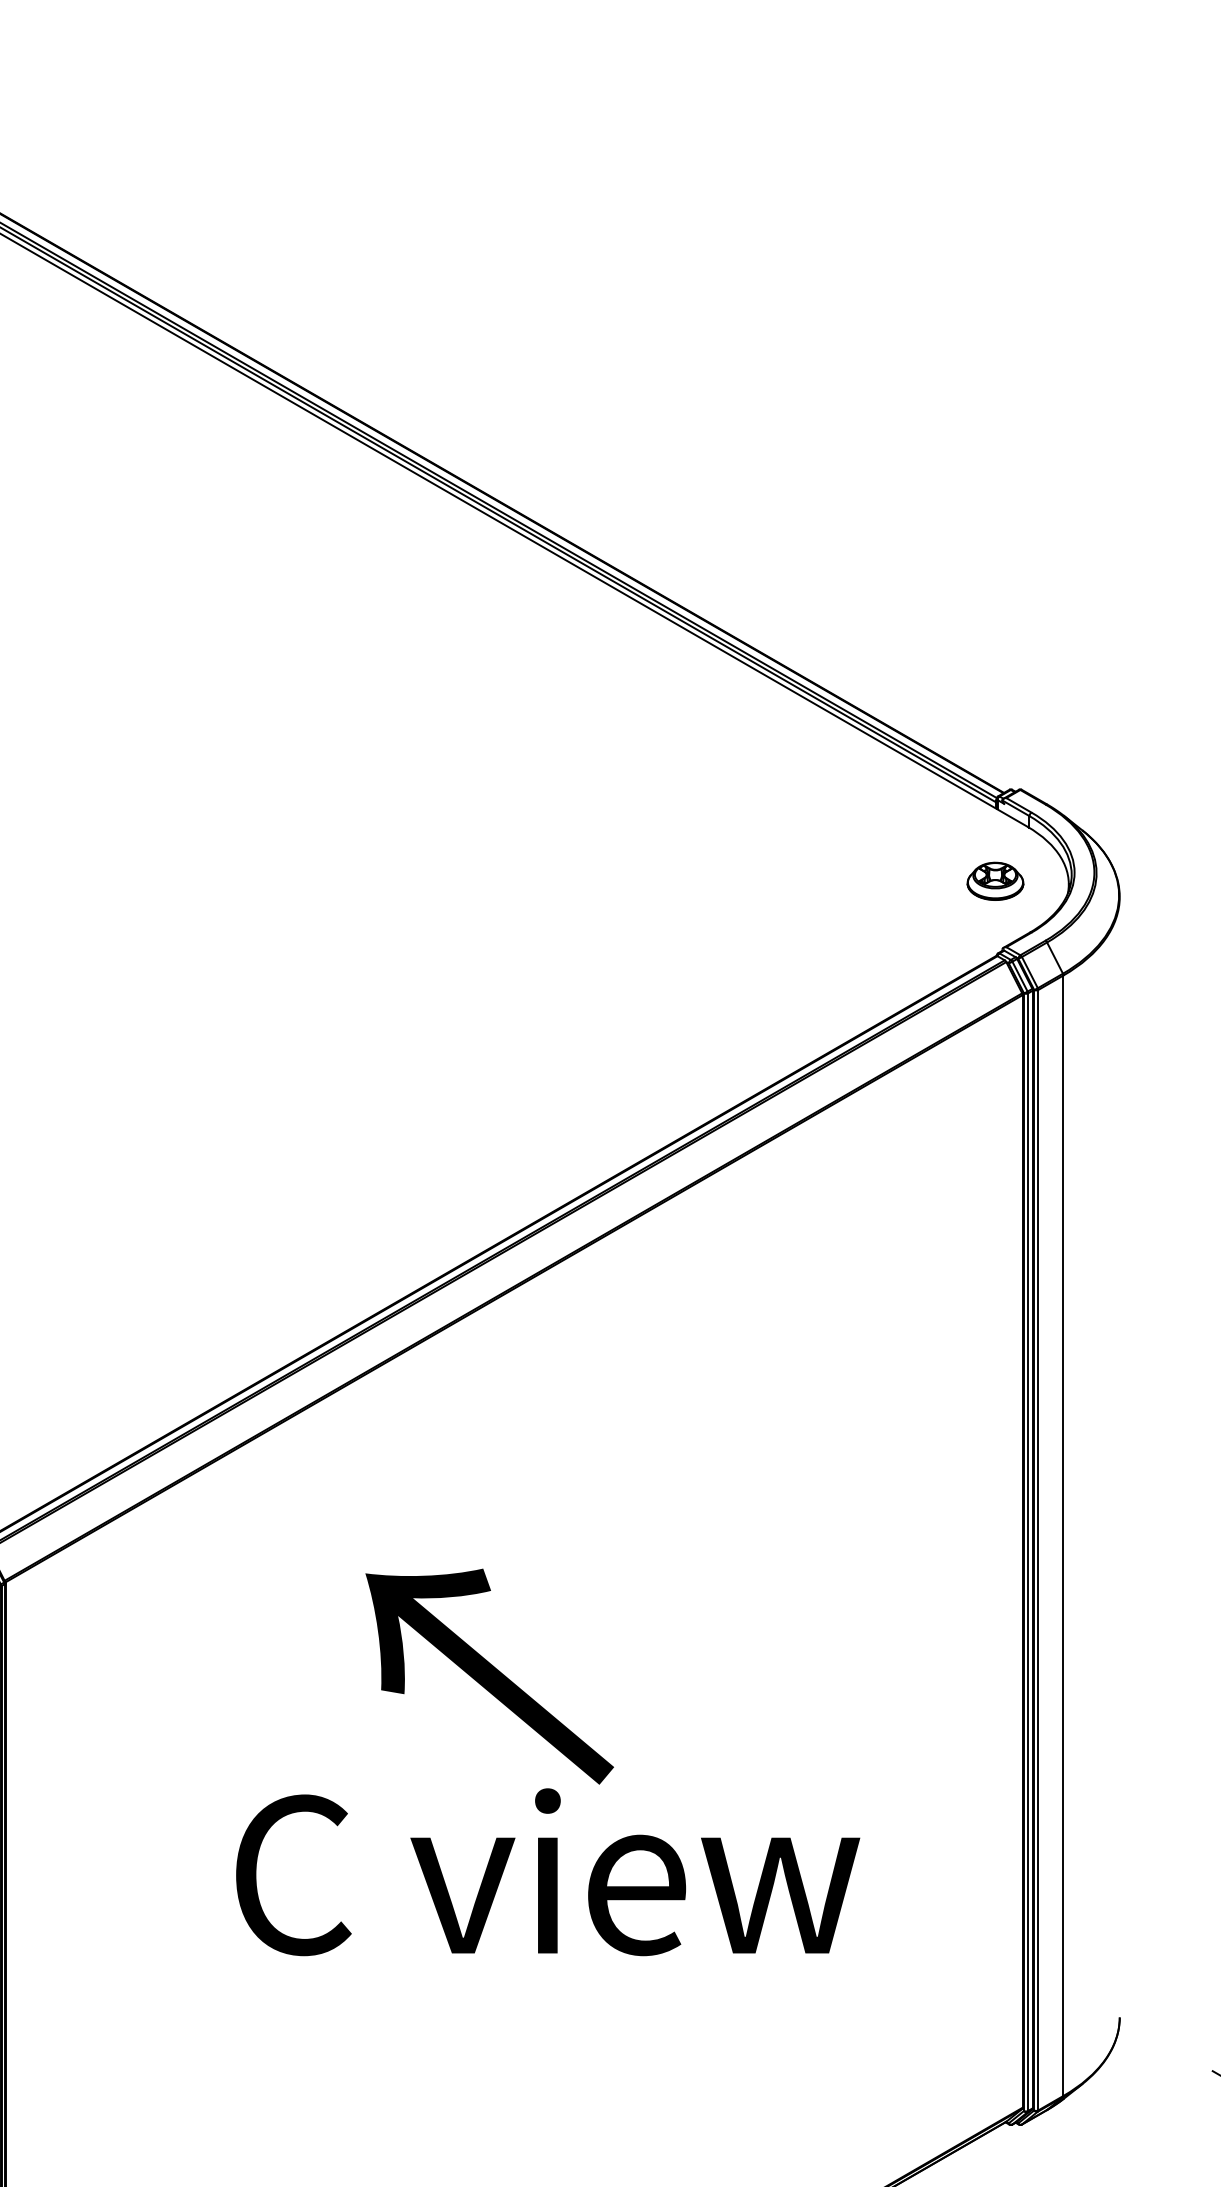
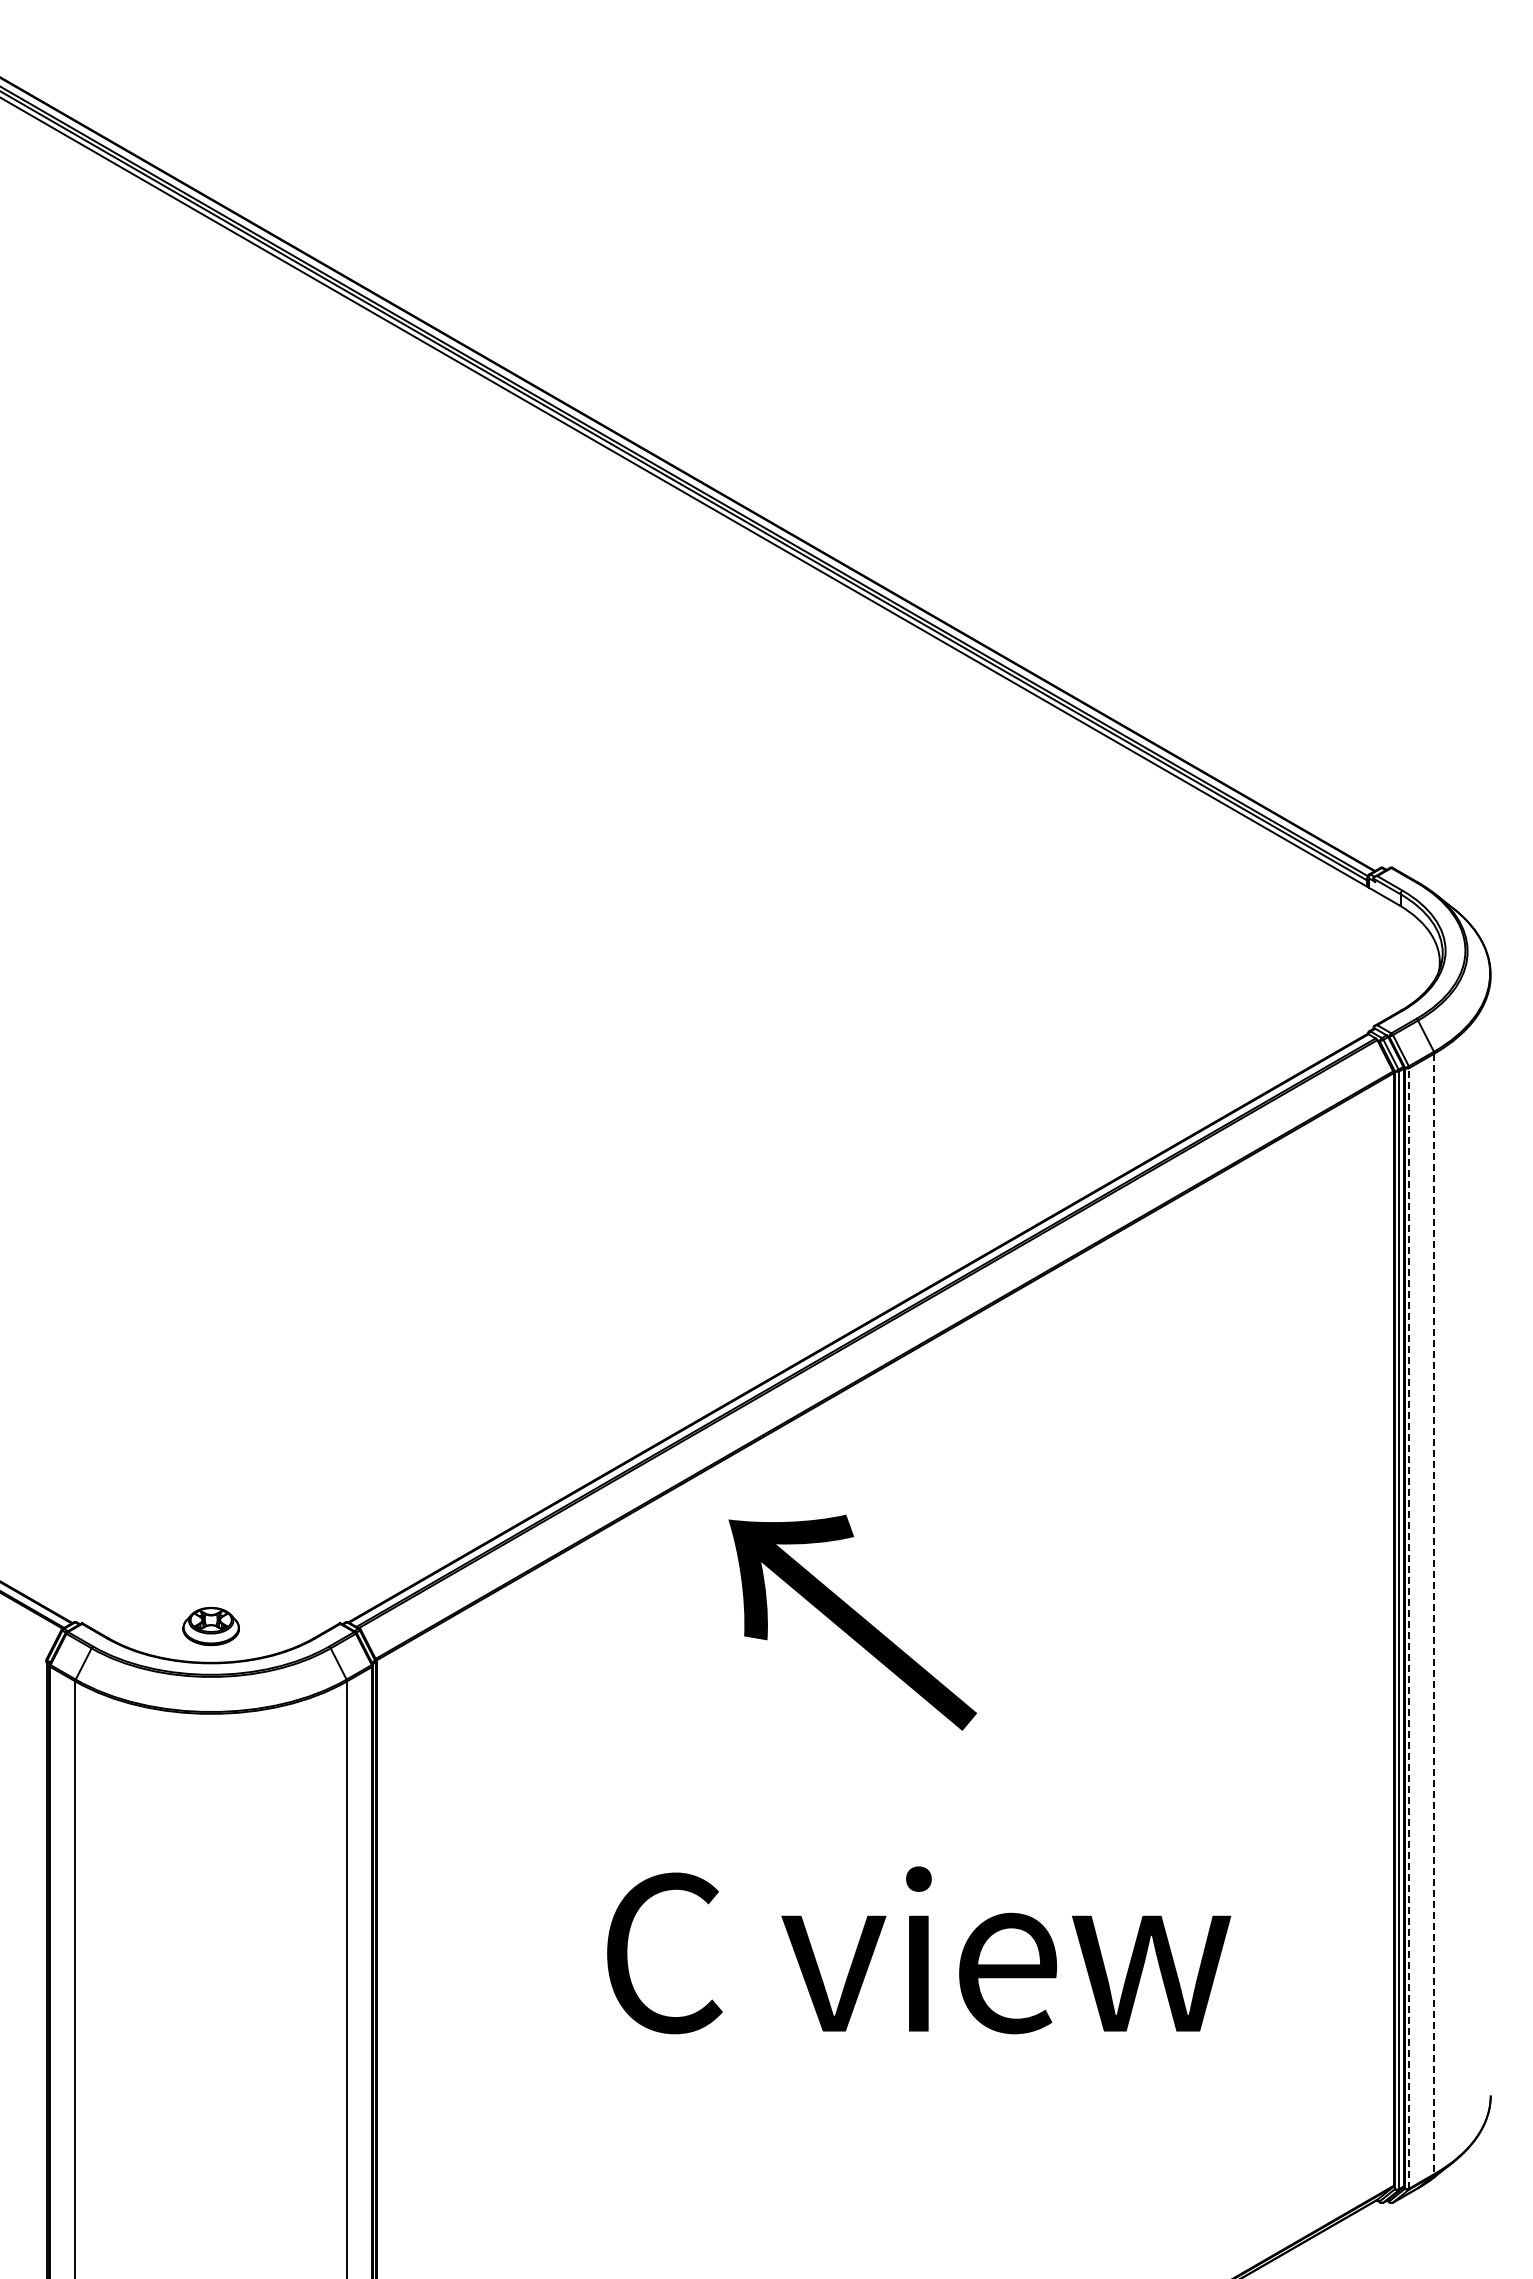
part: (995, 881) -> (1366, 959), removed
line: (1063, 1536) -> (1434, 1614), solid -> dashed
line: (1038, 1549) -> (1409, 1627), solid -> dashed
text: (489, 1676) -> (852, 1622), moved

